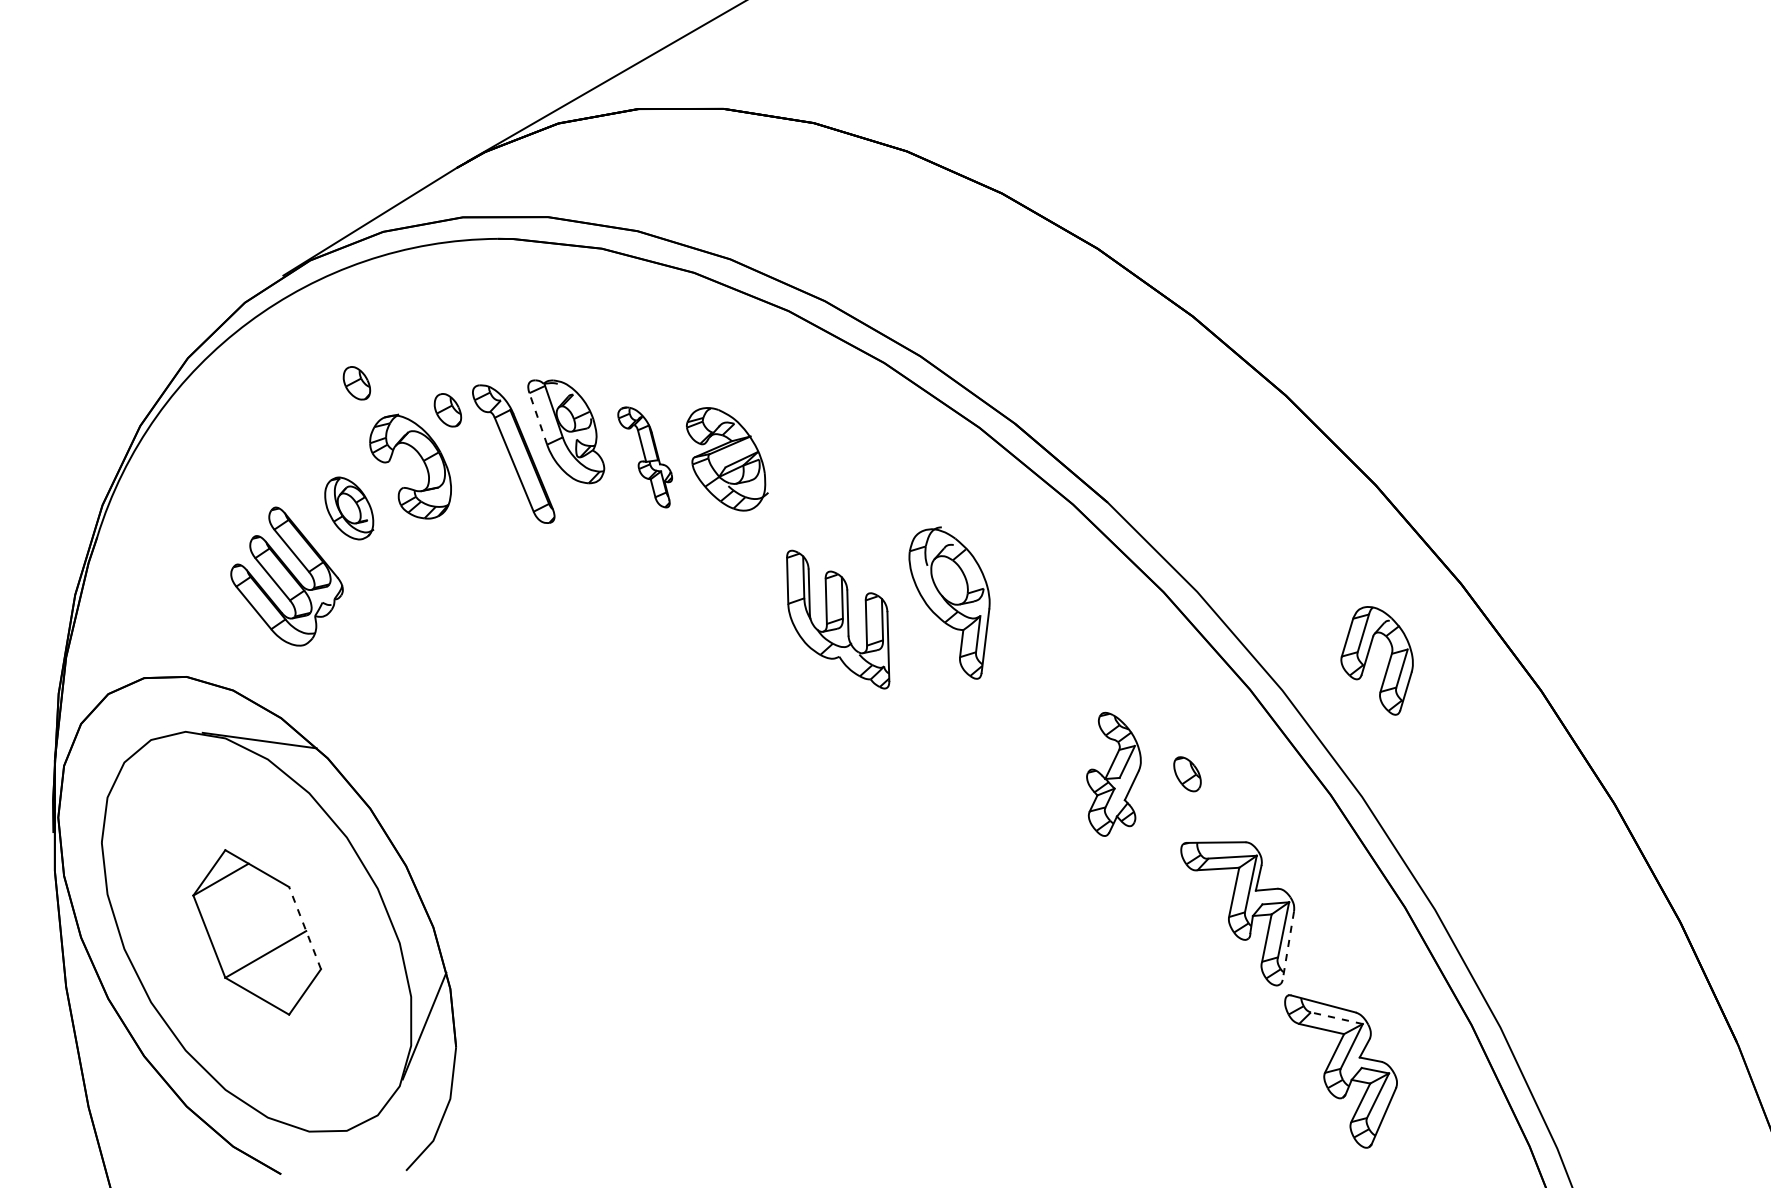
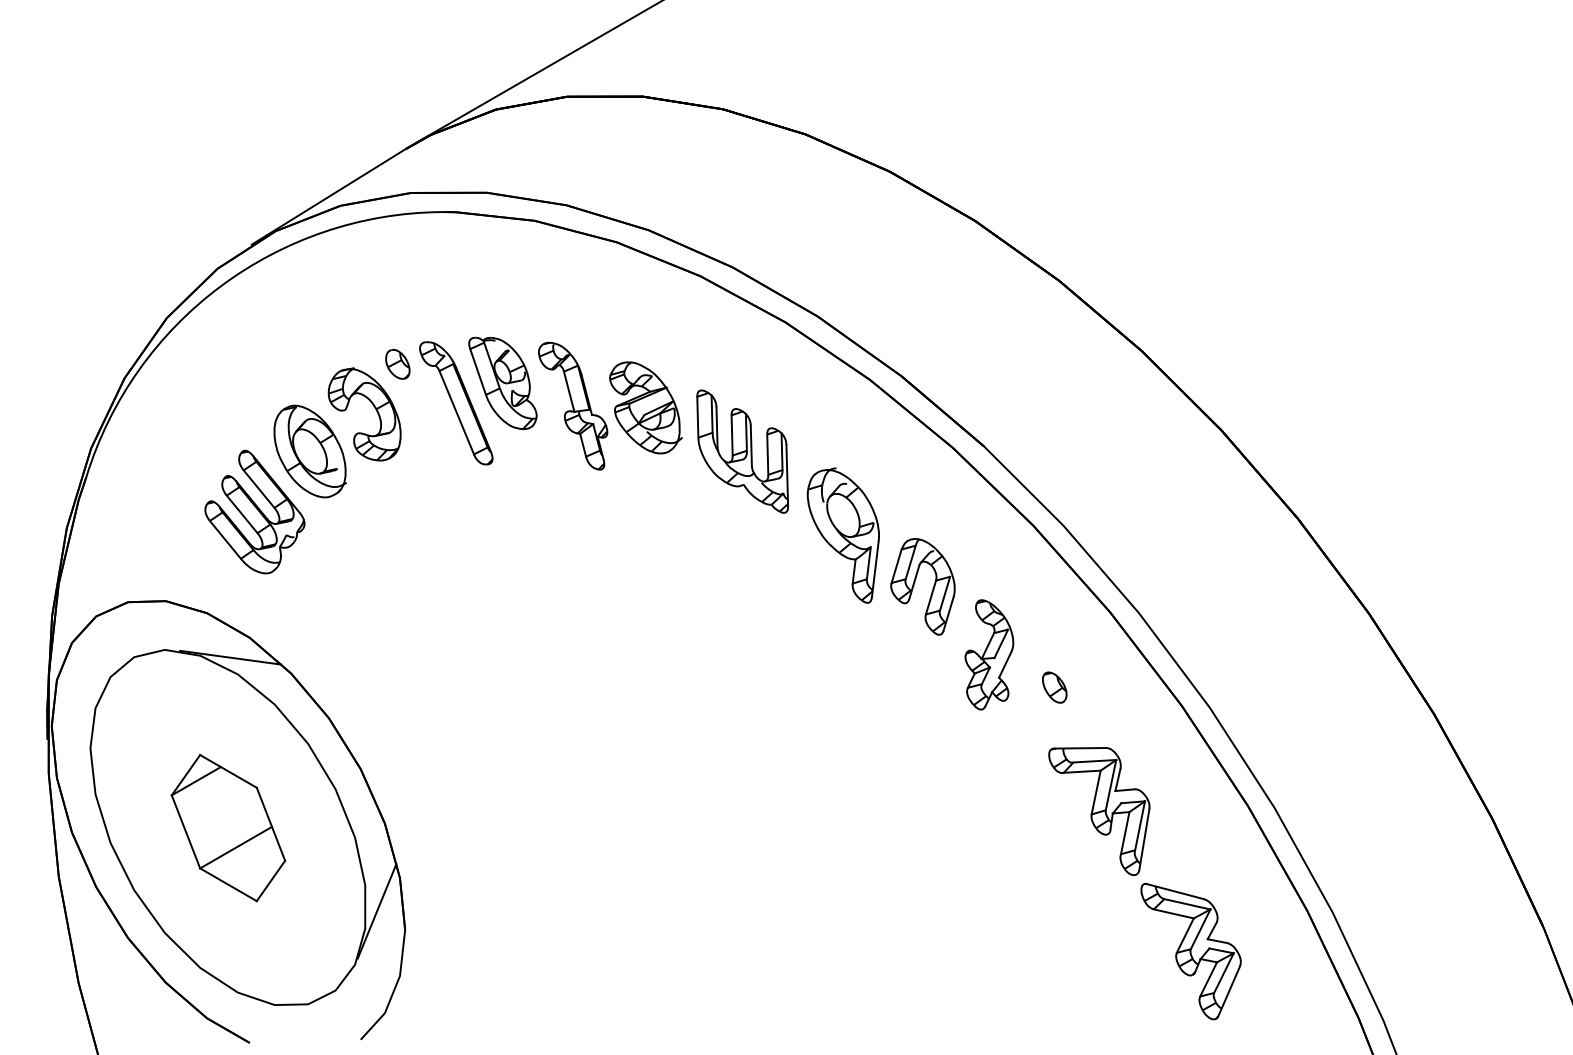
part: (356, 383) -> (316, 340), removed
line: (538, 418) -> (478, 371), dashed -> solid
part: (644, 457) -> (572, 406), size x1.43
part: (349, 508) -> (310, 451), size x1.67
part: (838, 619) -> (742, 451), moved
part: (1368, 656) -> (915, 583), moved
part: (1113, 773) -> (989, 654), moved
line: (304, 927) -> (270, 823), dashed -> solid
line: (1288, 945) -> (1144, 839), dashed -> solid
line: (1336, 1018) -> (1187, 904), dashed -> solid

